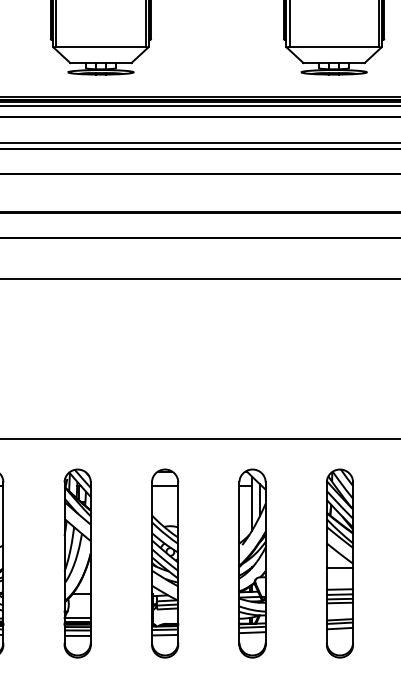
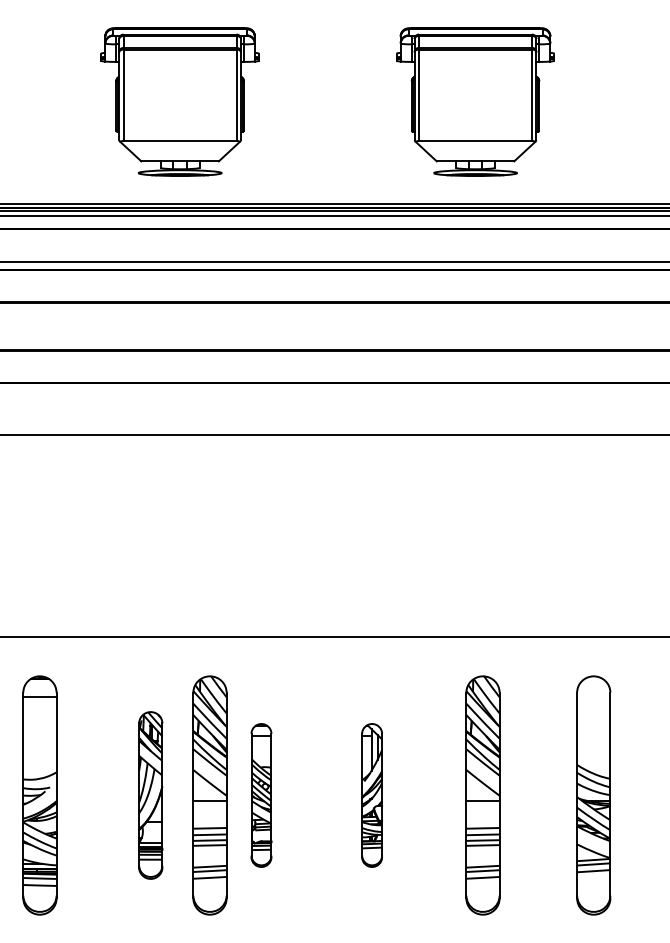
part: (77, 563) -> (150, 795), size x0.7
part: (124, 563) -> (209, 795), added
part: (165, 563) -> (261, 795), size x0.6
part: (251, 563) -> (371, 795), size x0.6

